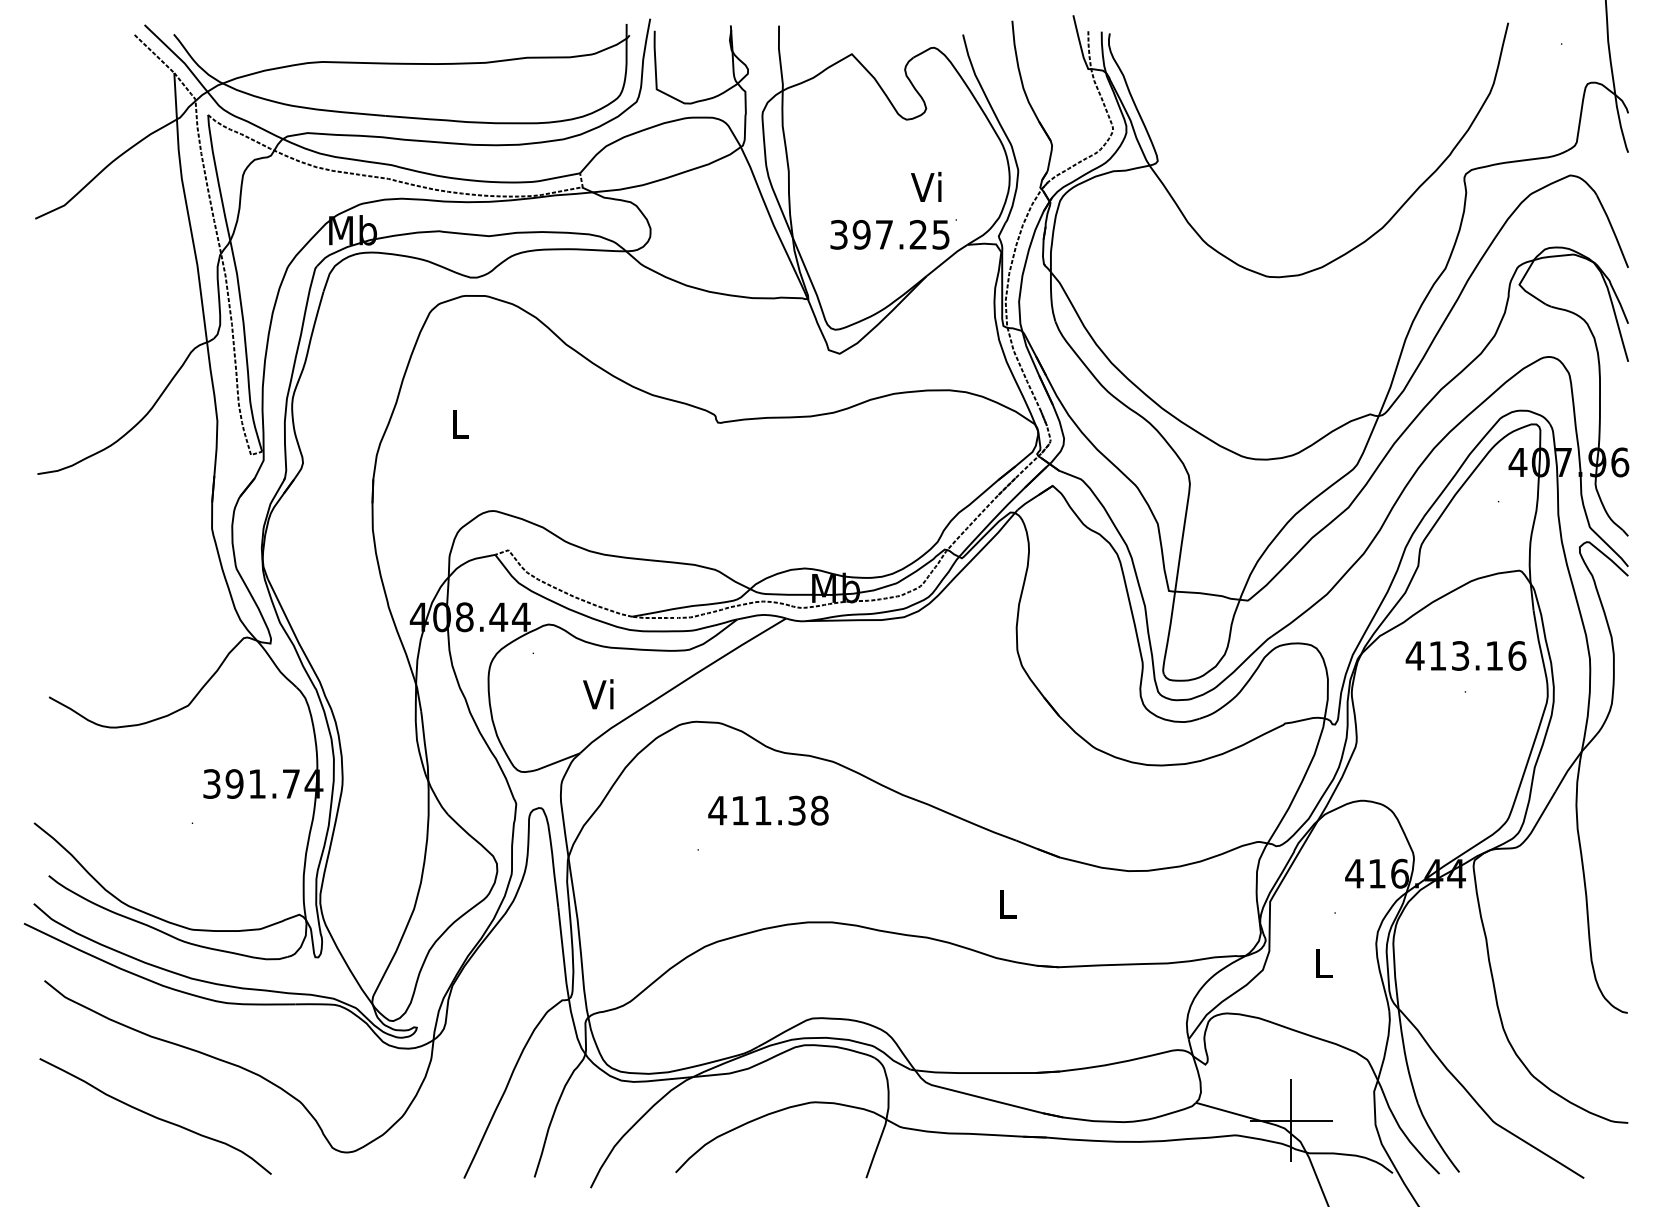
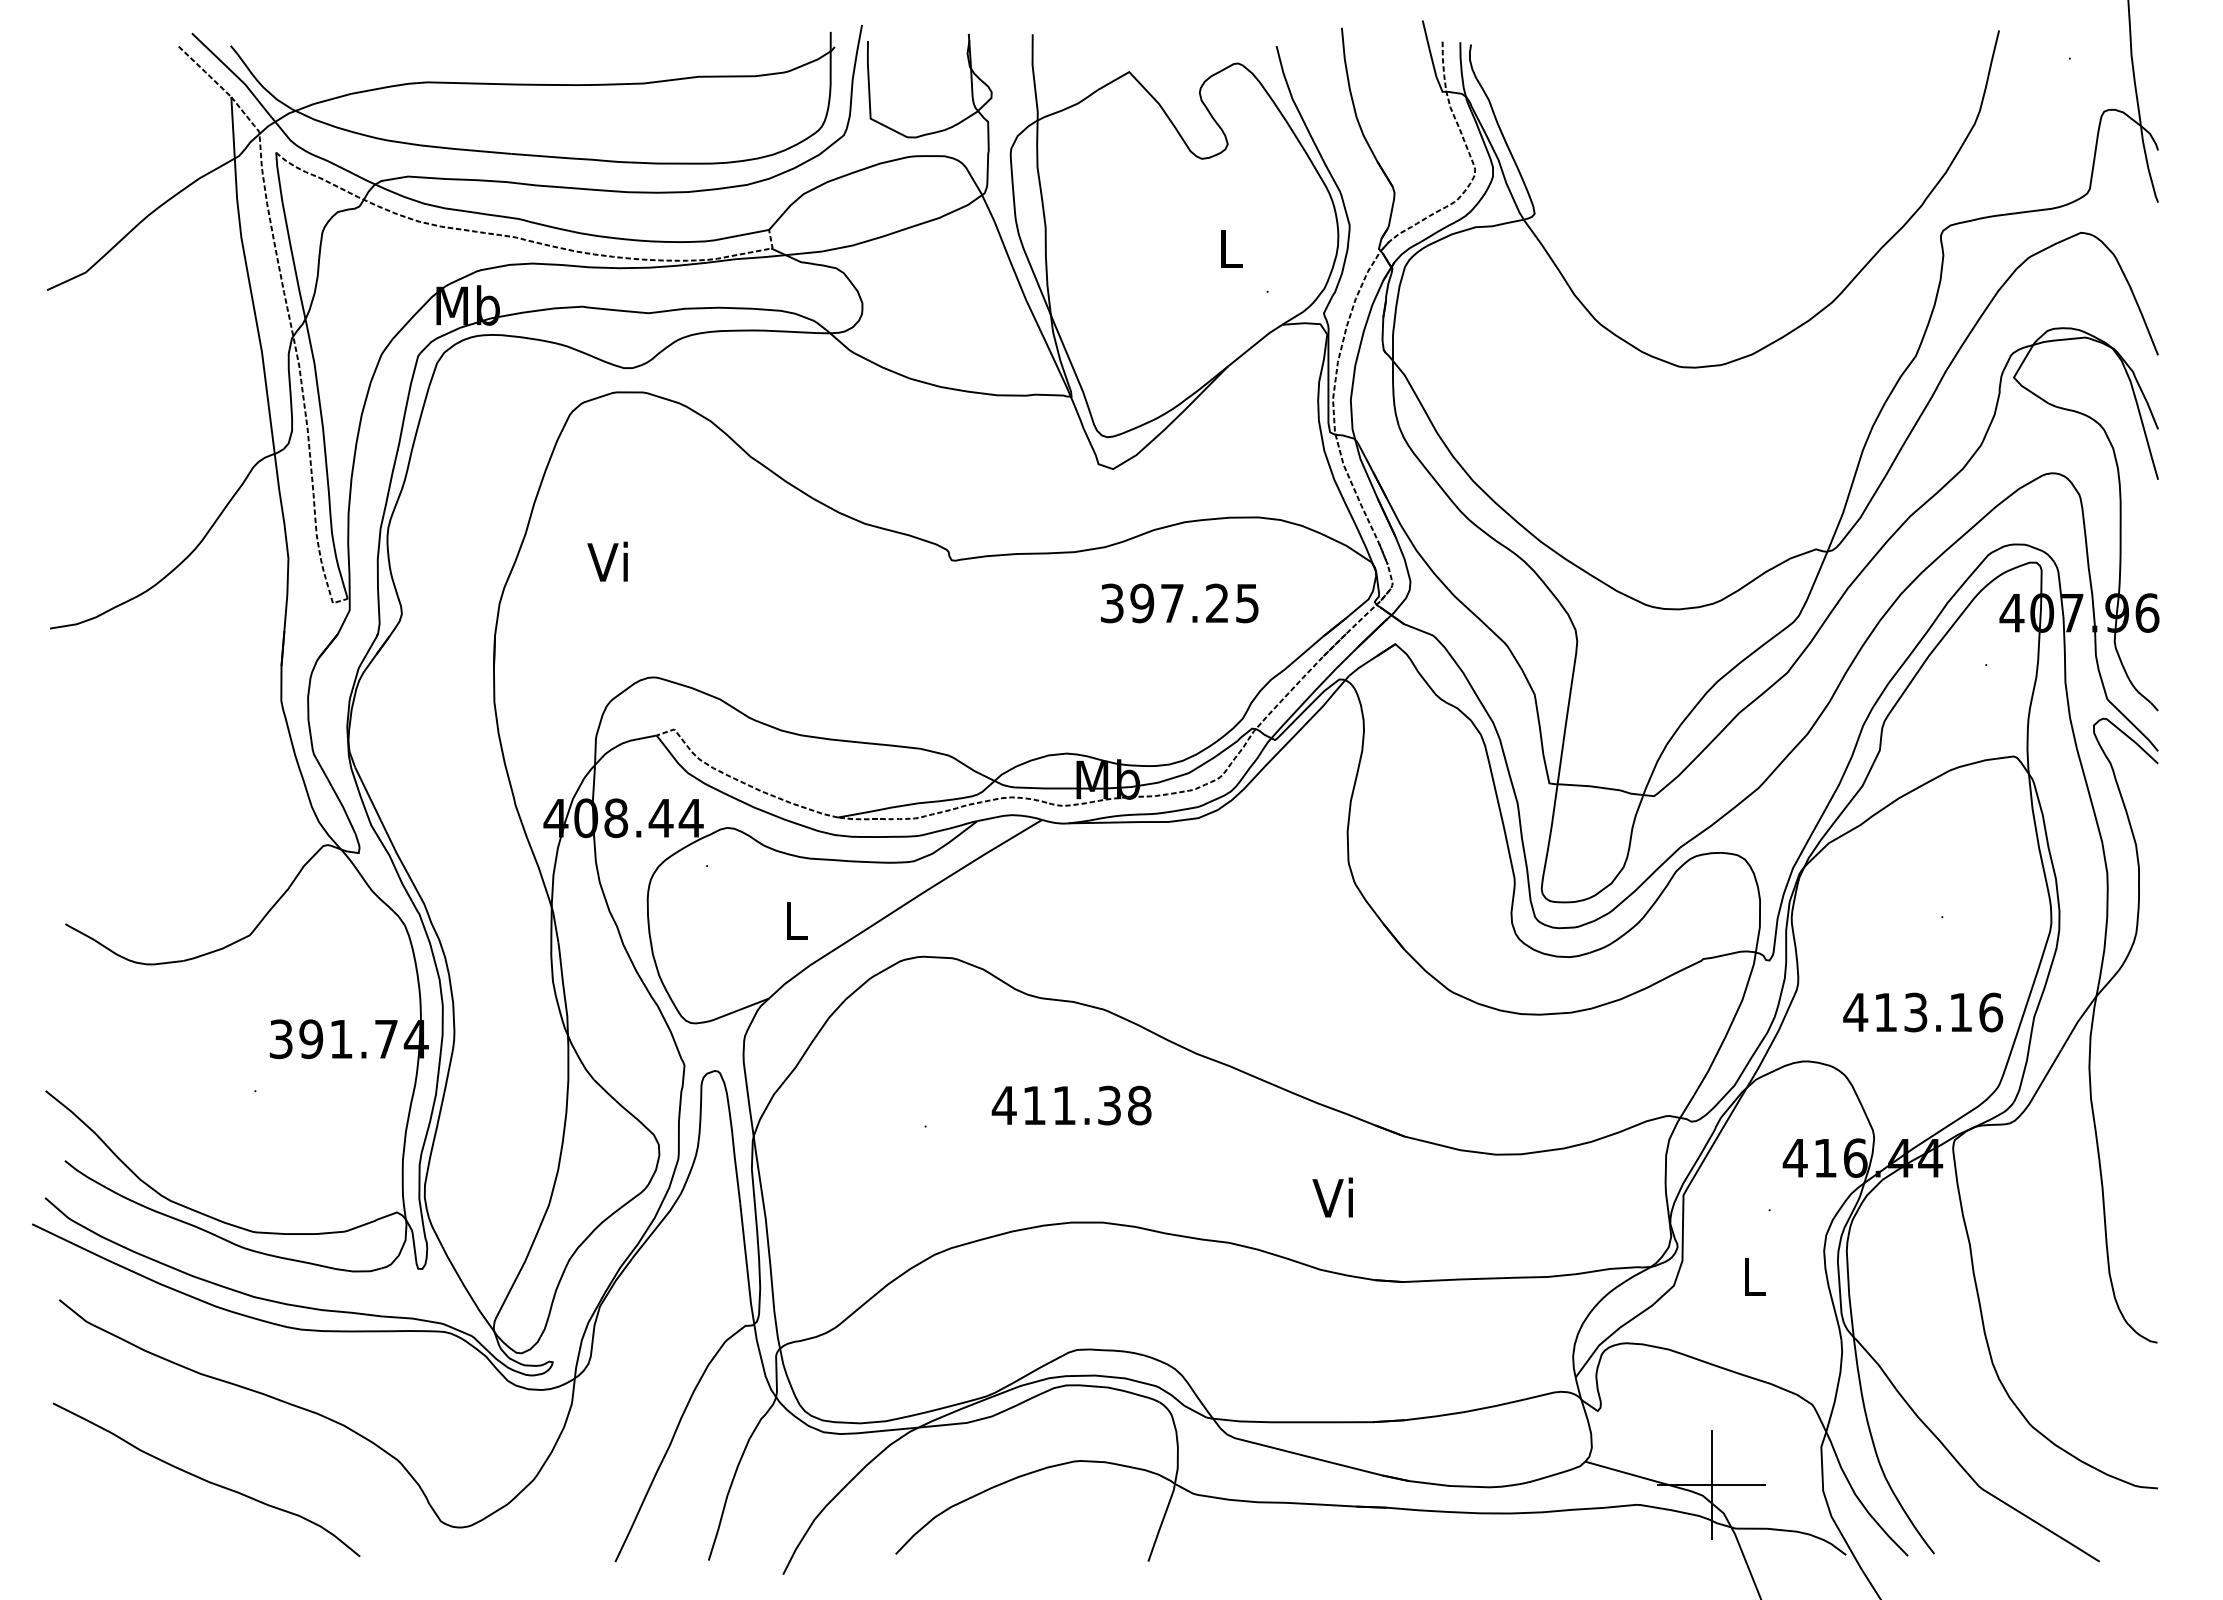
text: (926, 186) -> (1227, 247), Vi -> L
text: (889, 234) -> (1179, 603), moved
text: (458, 423) -> (607, 561), L -> Vi
text: (1466, 655) -> (1923, 1012), moved
text: (597, 694) -> (792, 920), Vi -> L
text: (768, 810) -> (1071, 1105), moved
text: (1005, 903) -> (1332, 1197), L -> Vi

